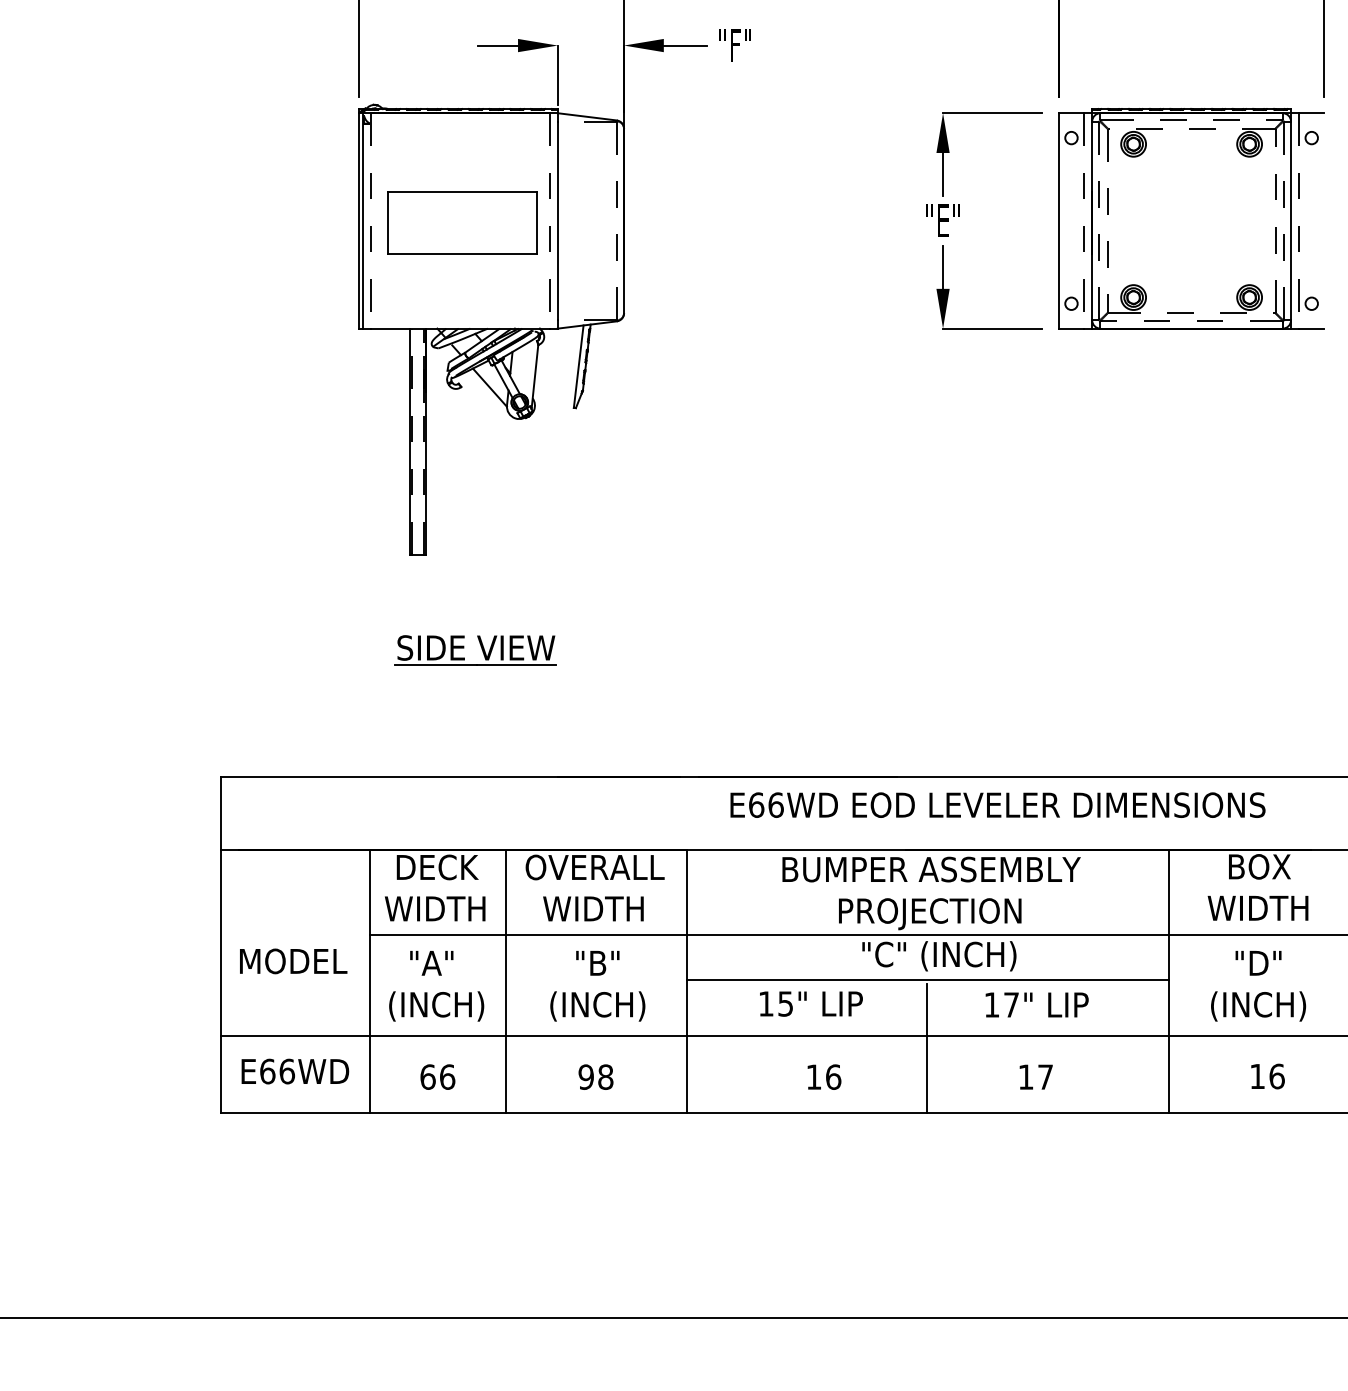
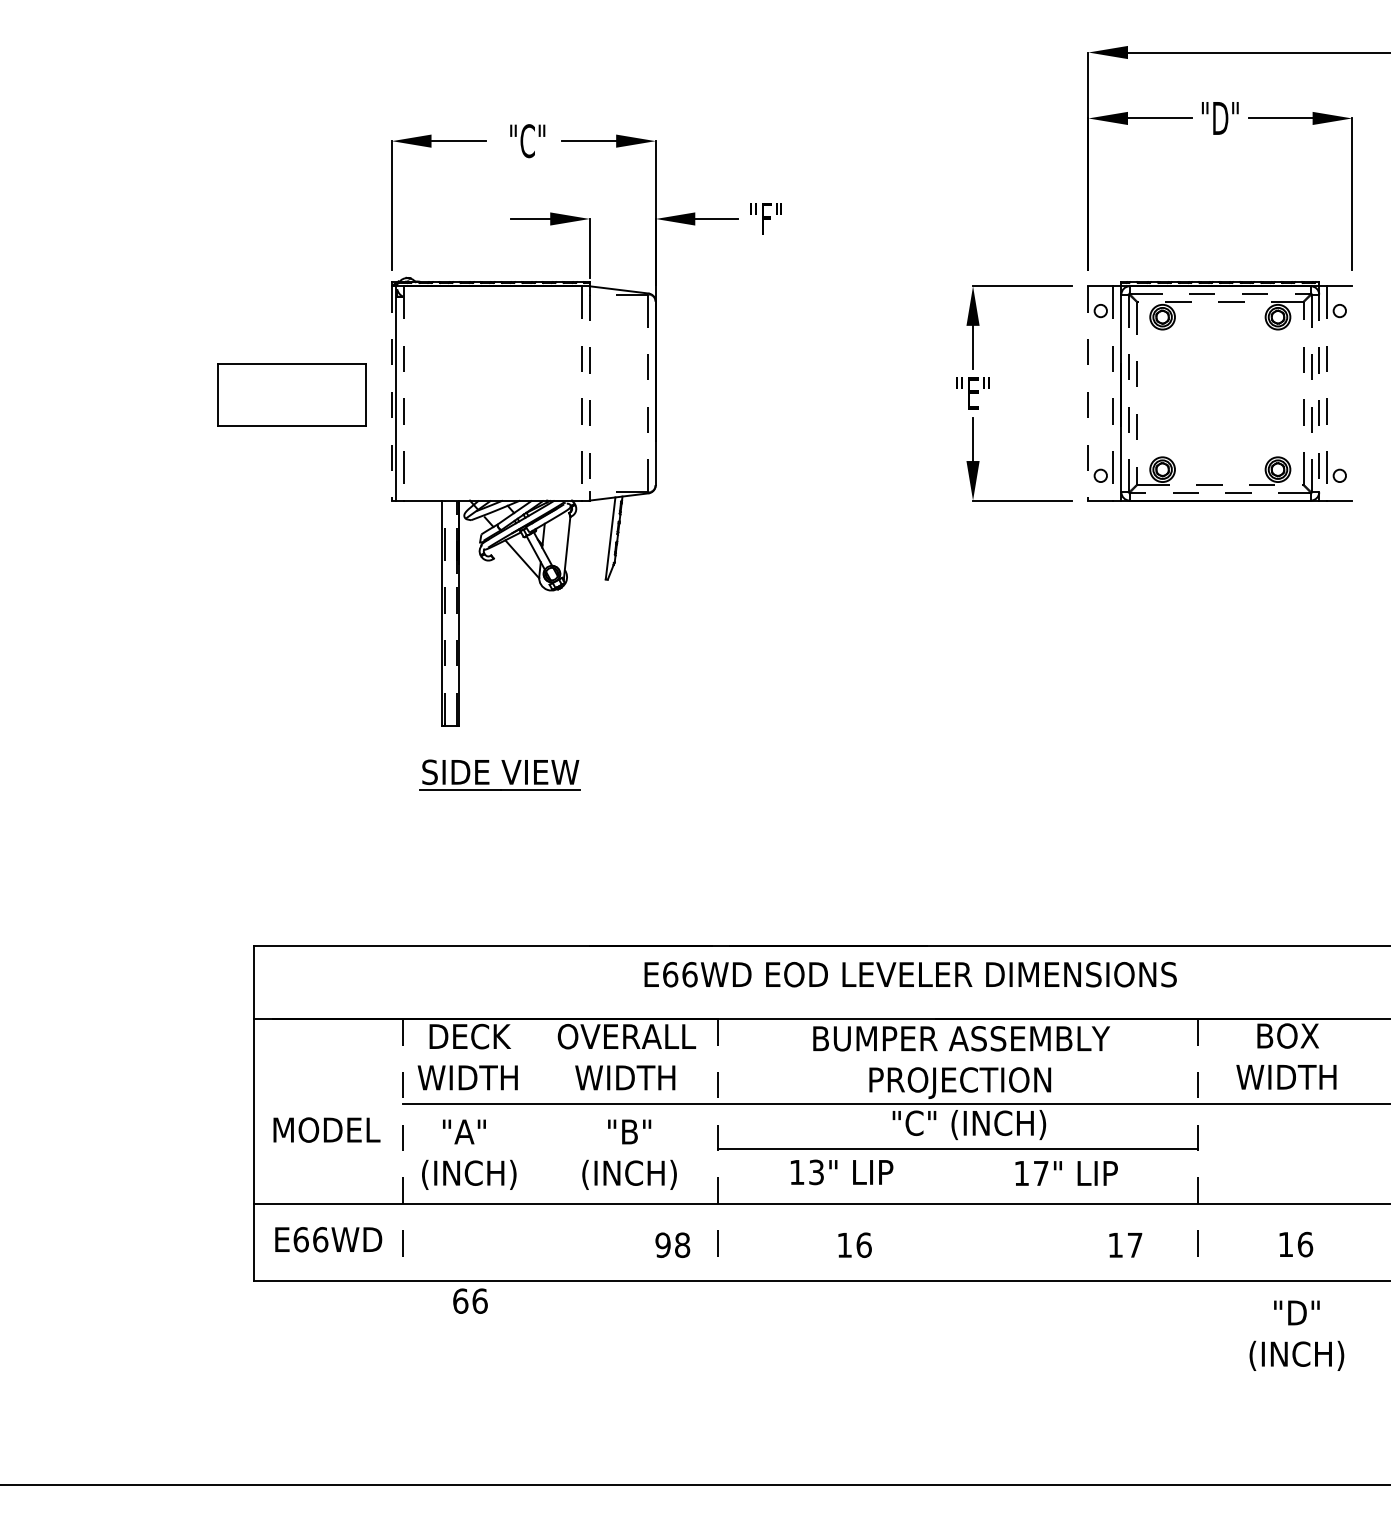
line: (358, 220) -> (391, 393), solid -> dashed
line: (557, 220) -> (589, 393), solid -> dashed
line: (1059, 220) -> (1088, 393), solid -> dashed
line: (1291, 220) -> (1319, 393), solid -> dashed
part: (462, 221) -> (291, 394), moved
part: (481, 648) -> (505, 772), moved
text: (997, 805) -> (910, 974), moved
line: (370, 981) -> (403, 1150), solid -> dashed
line: (505, 981) -> (537, 1150), removed
line: (687, 981) -> (718, 1150), solid -> dashed
line: (1169, 981) -> (1198, 1150), solid -> dashed
text: (1258, 985) -> (1296, 1335), moved
text: (785, 1003) -> (816, 1171), 15" -> 13"
line: (927, 1048) -> (957, 1216), removed
text: (437, 1076) -> (470, 1300), moved
text: (595, 1076) -> (672, 1244), moved
text: (1035, 1077) -> (1125, 1245), moved

